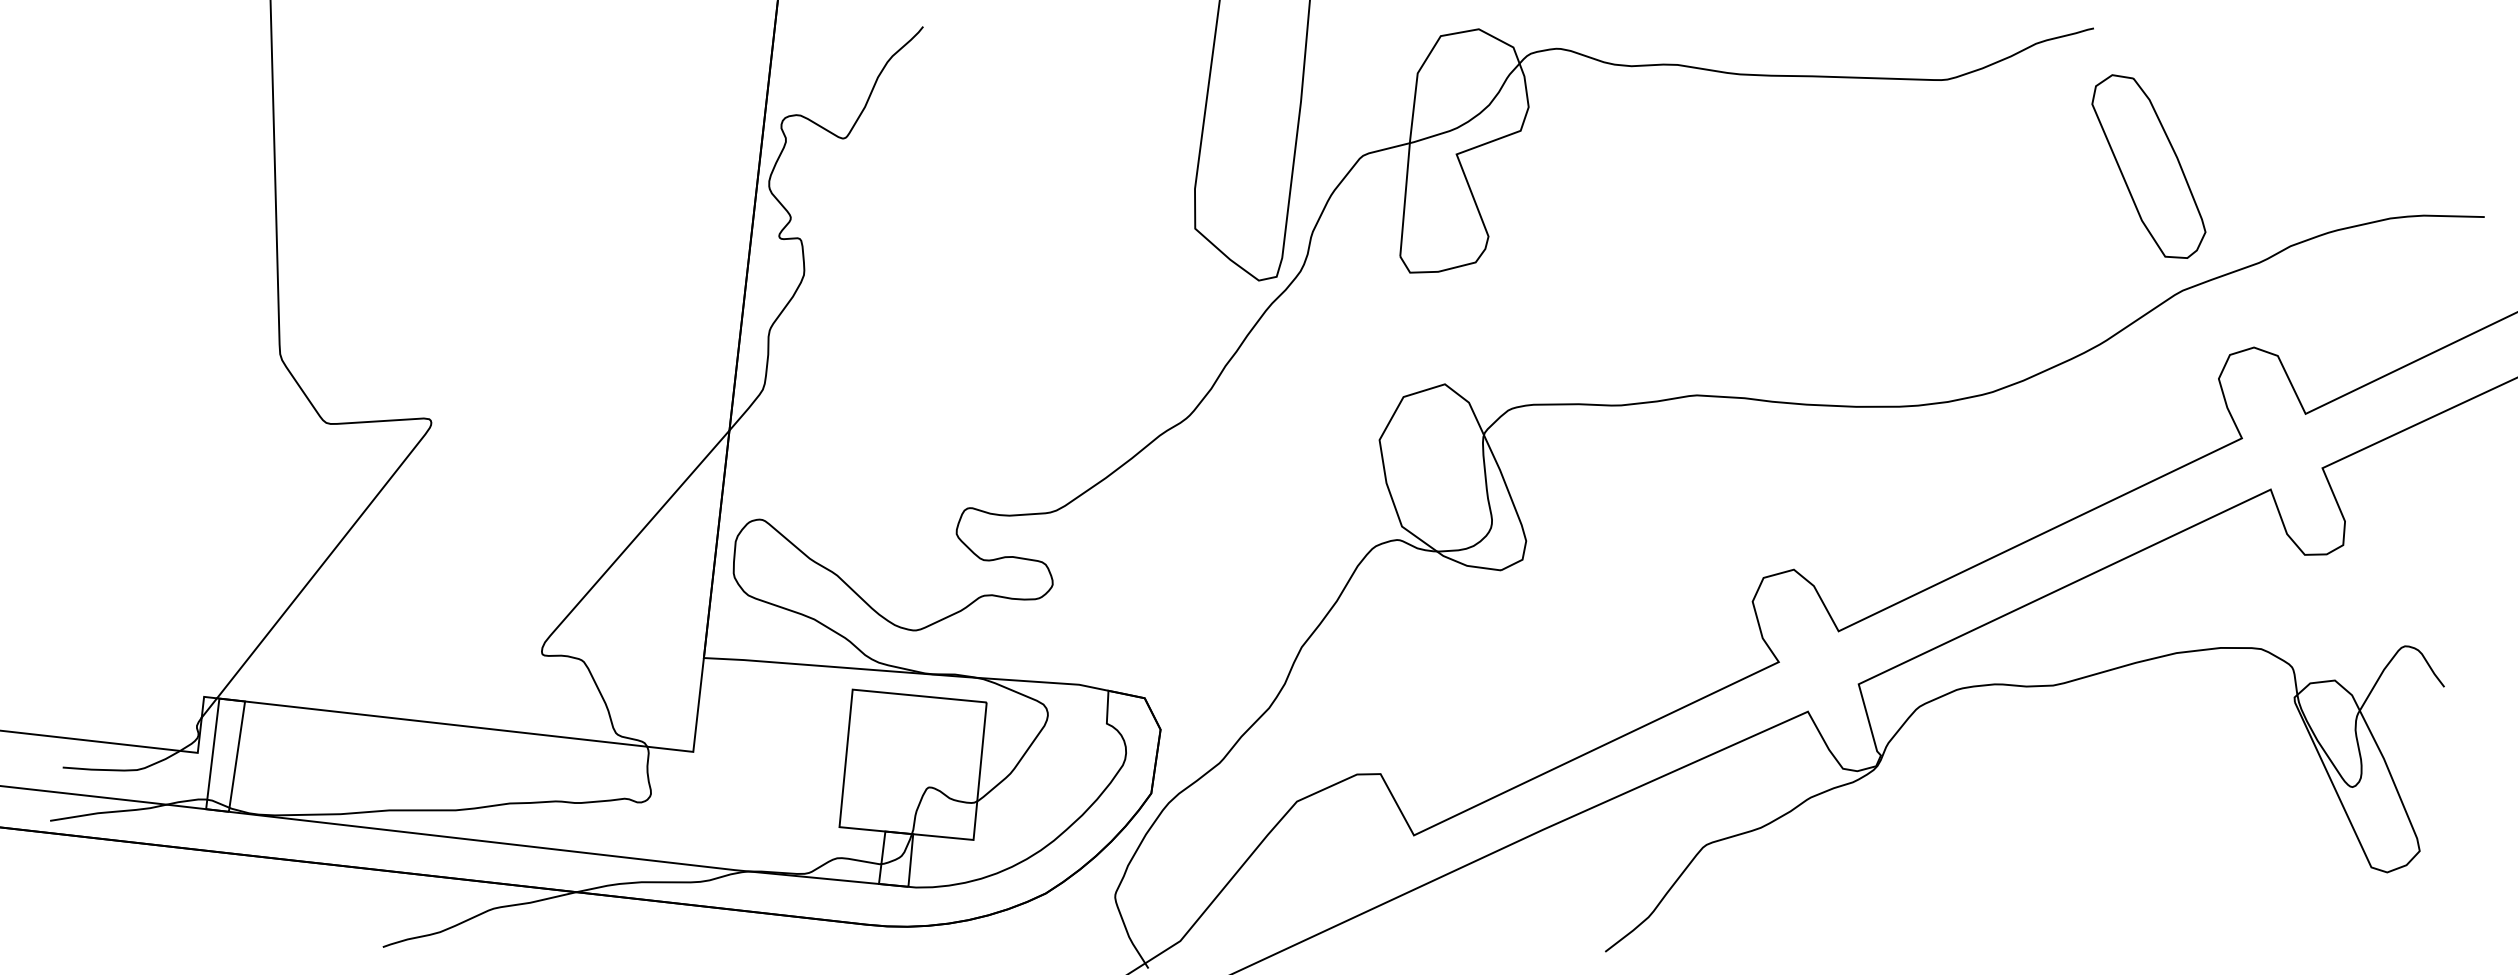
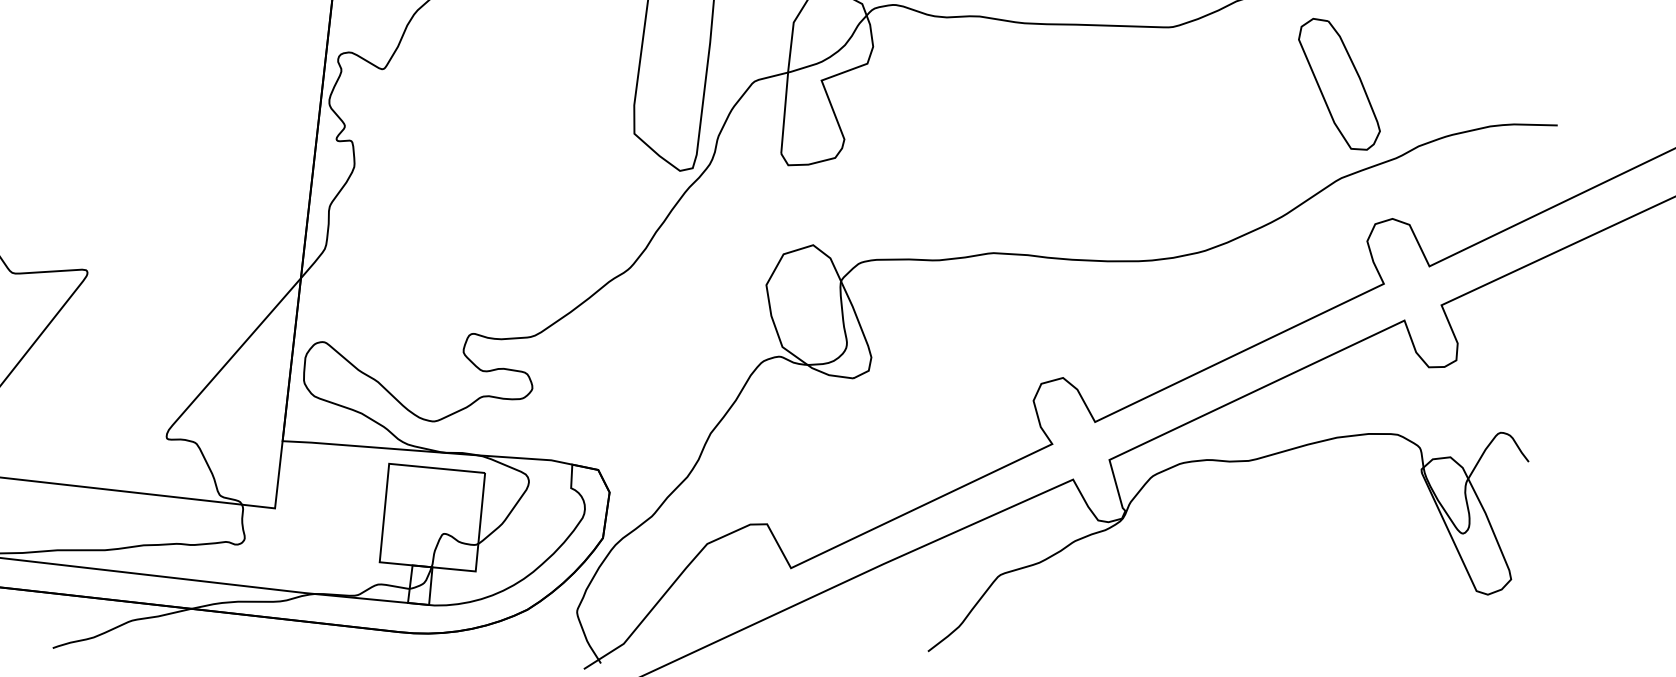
part: (2148, 166) -> (1339, 84), moved

